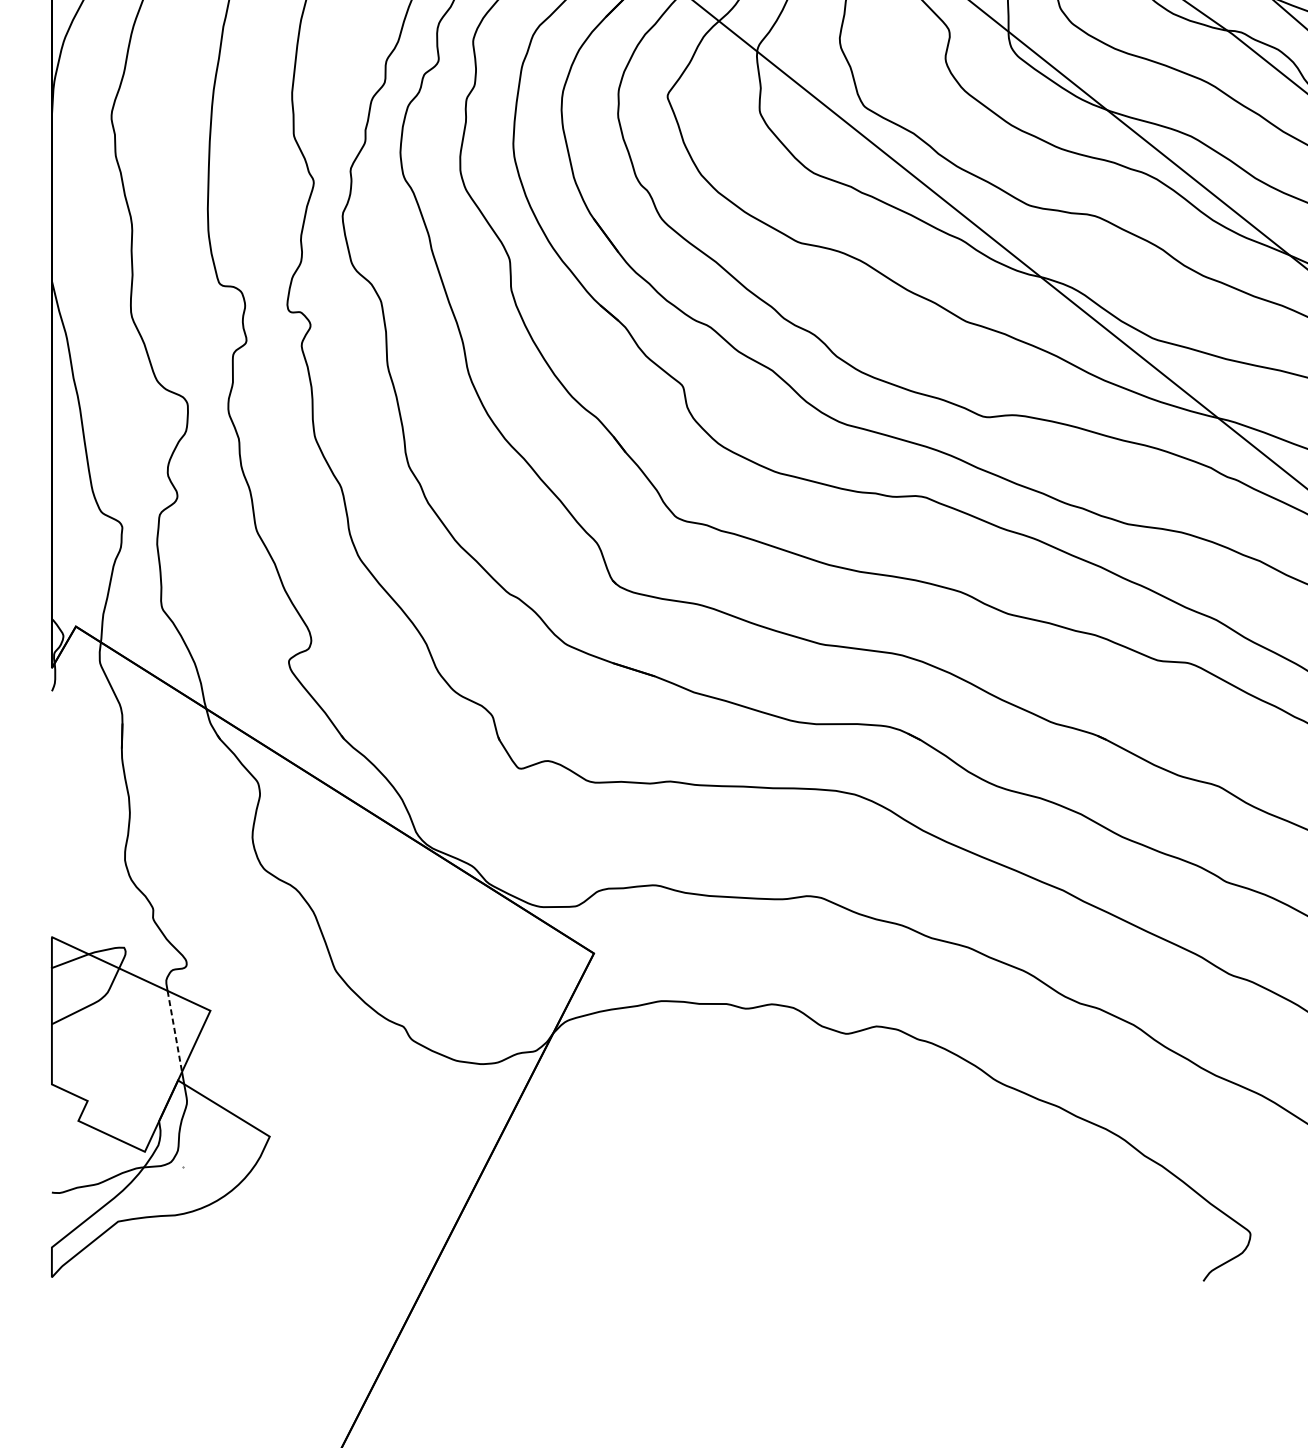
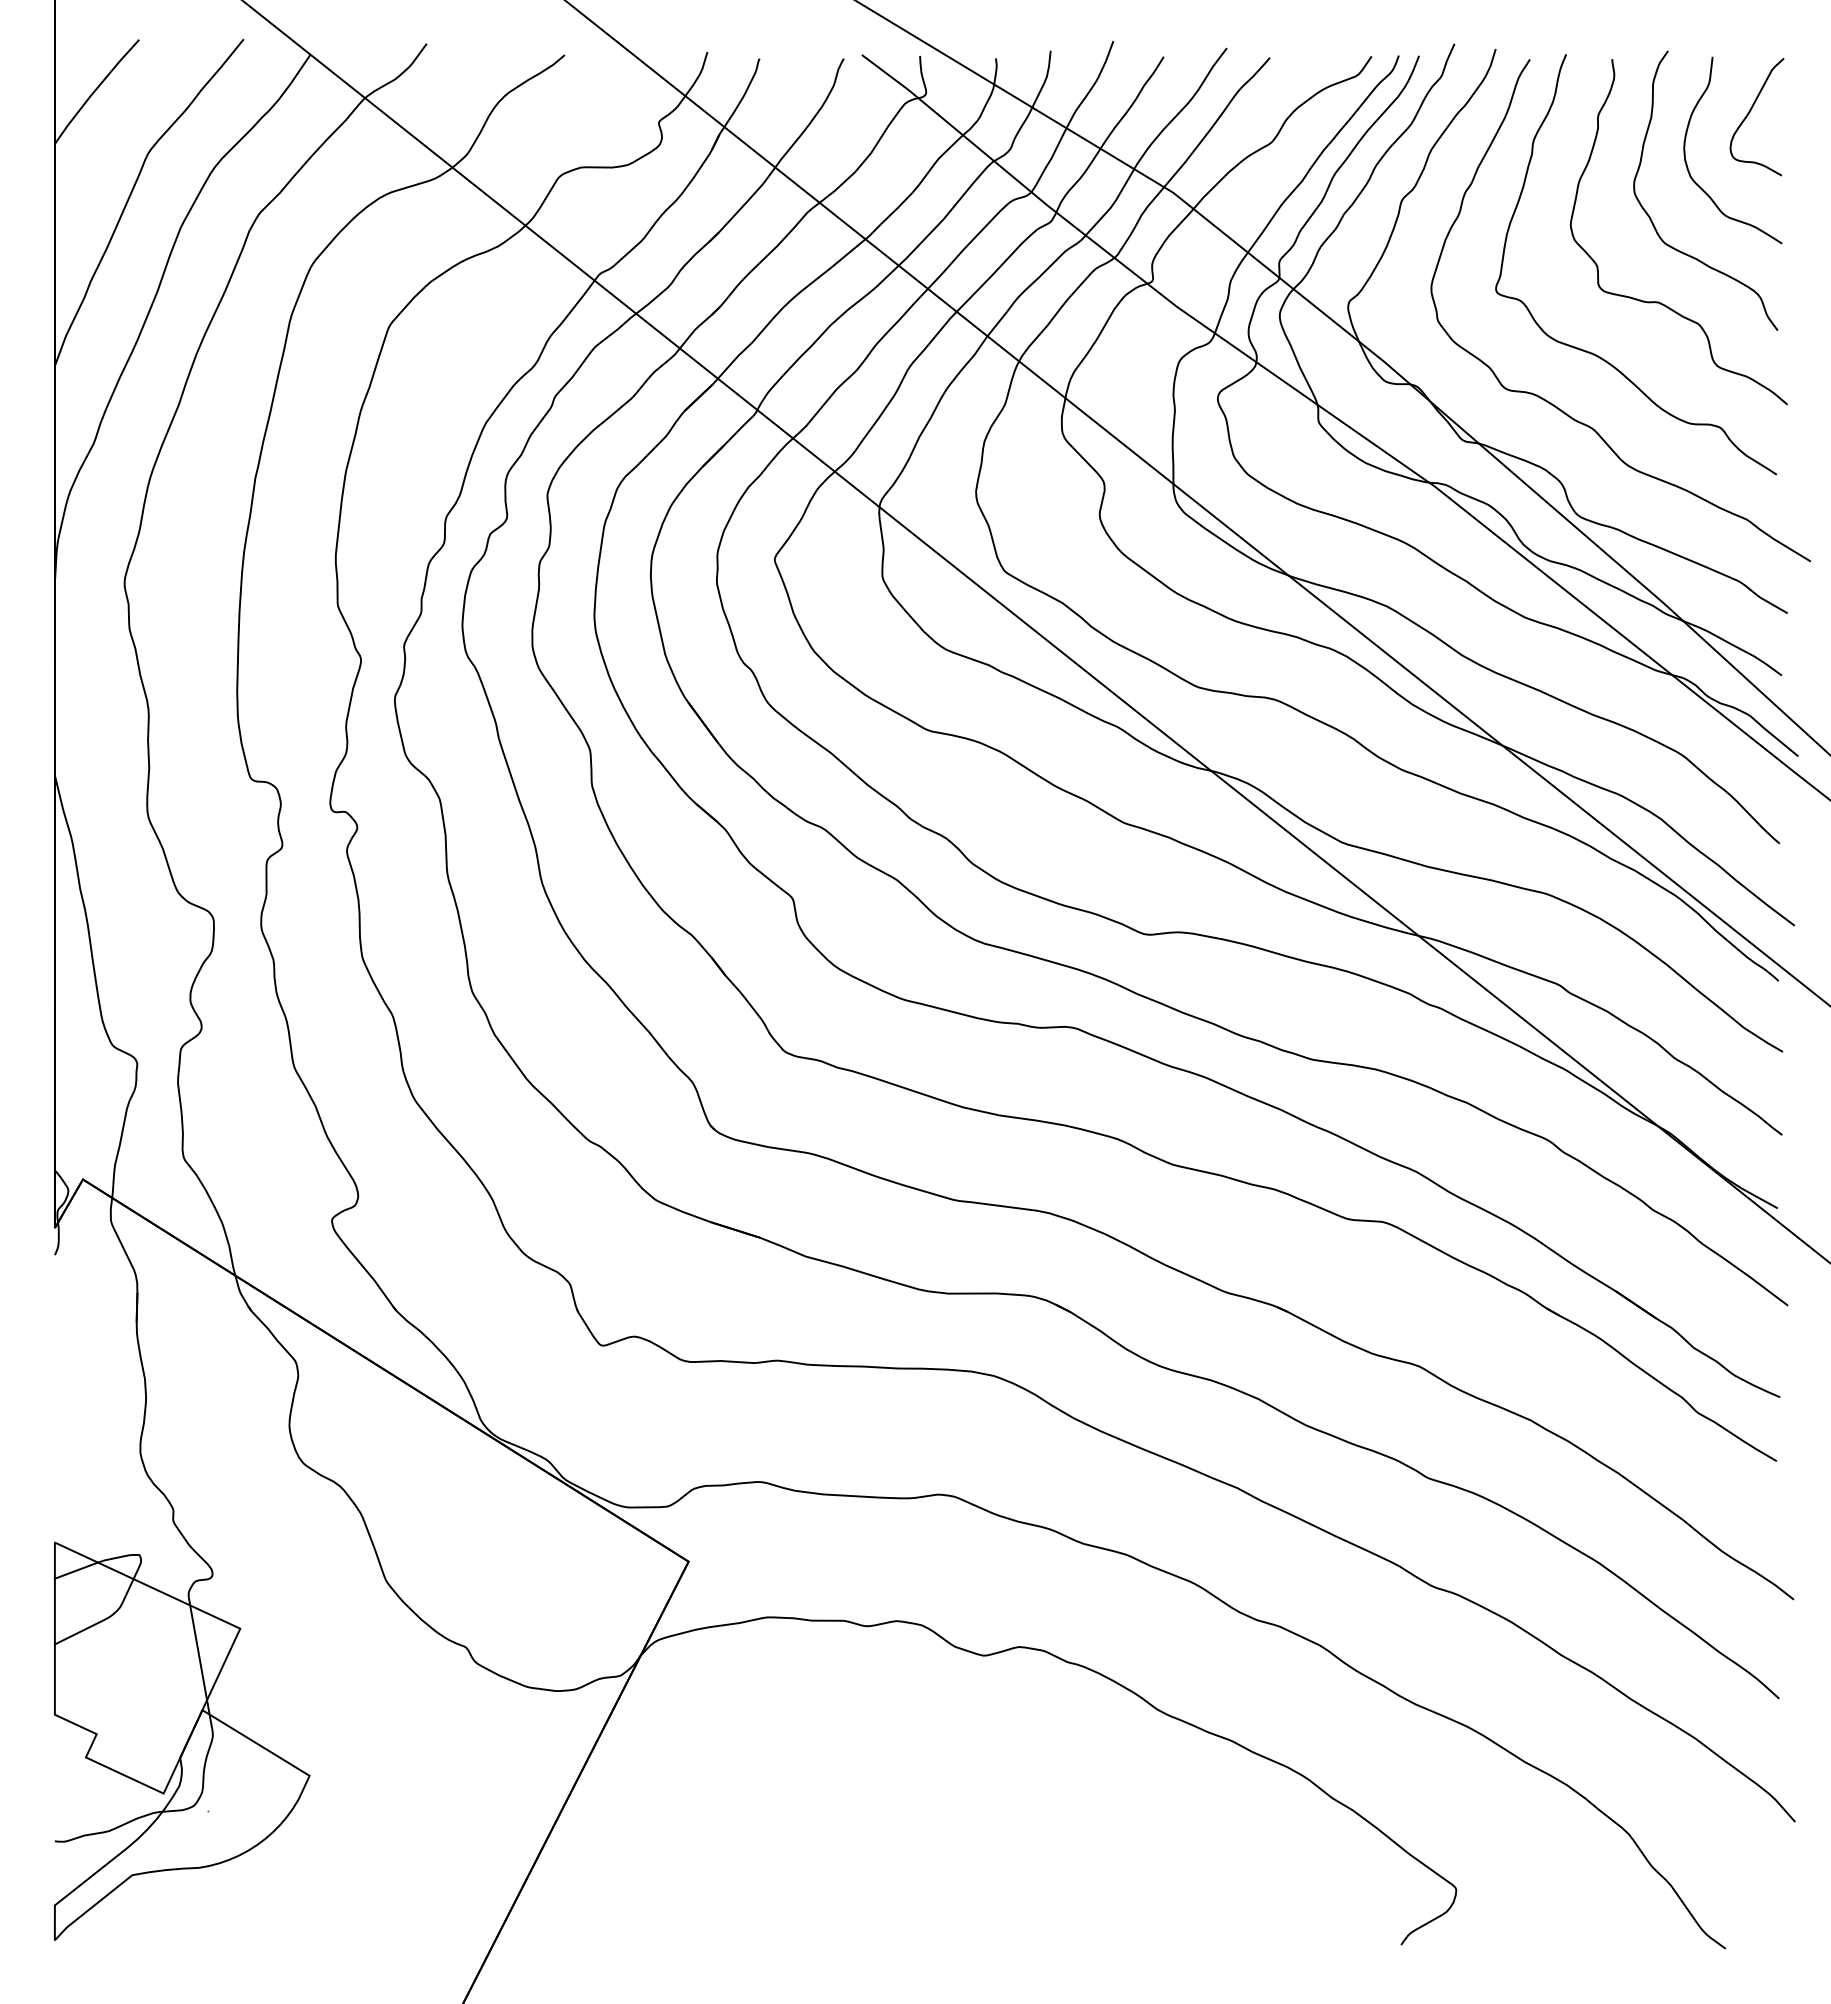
line: (174, 1032) -> (198, 1653), dashed -> solid

